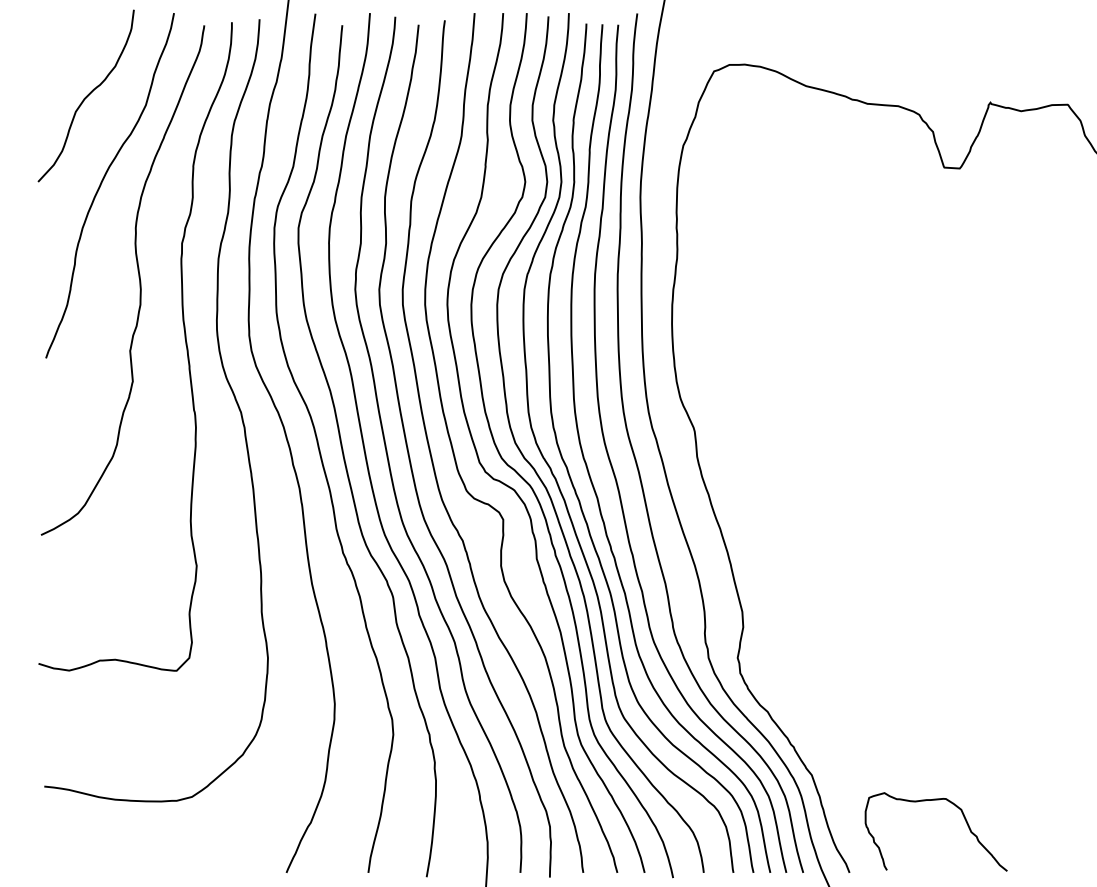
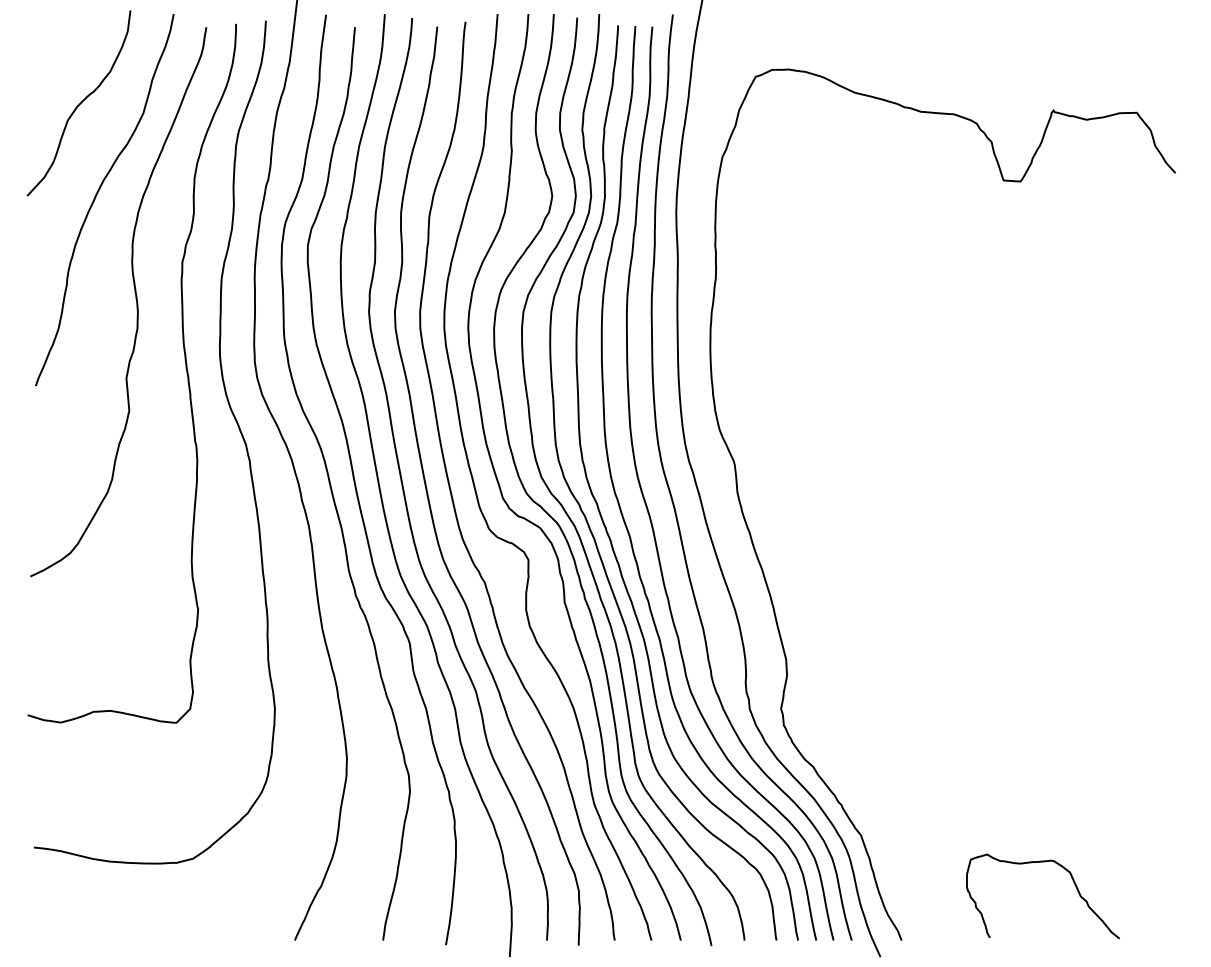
curve: (965, 821) -> (1074, 885), moved

